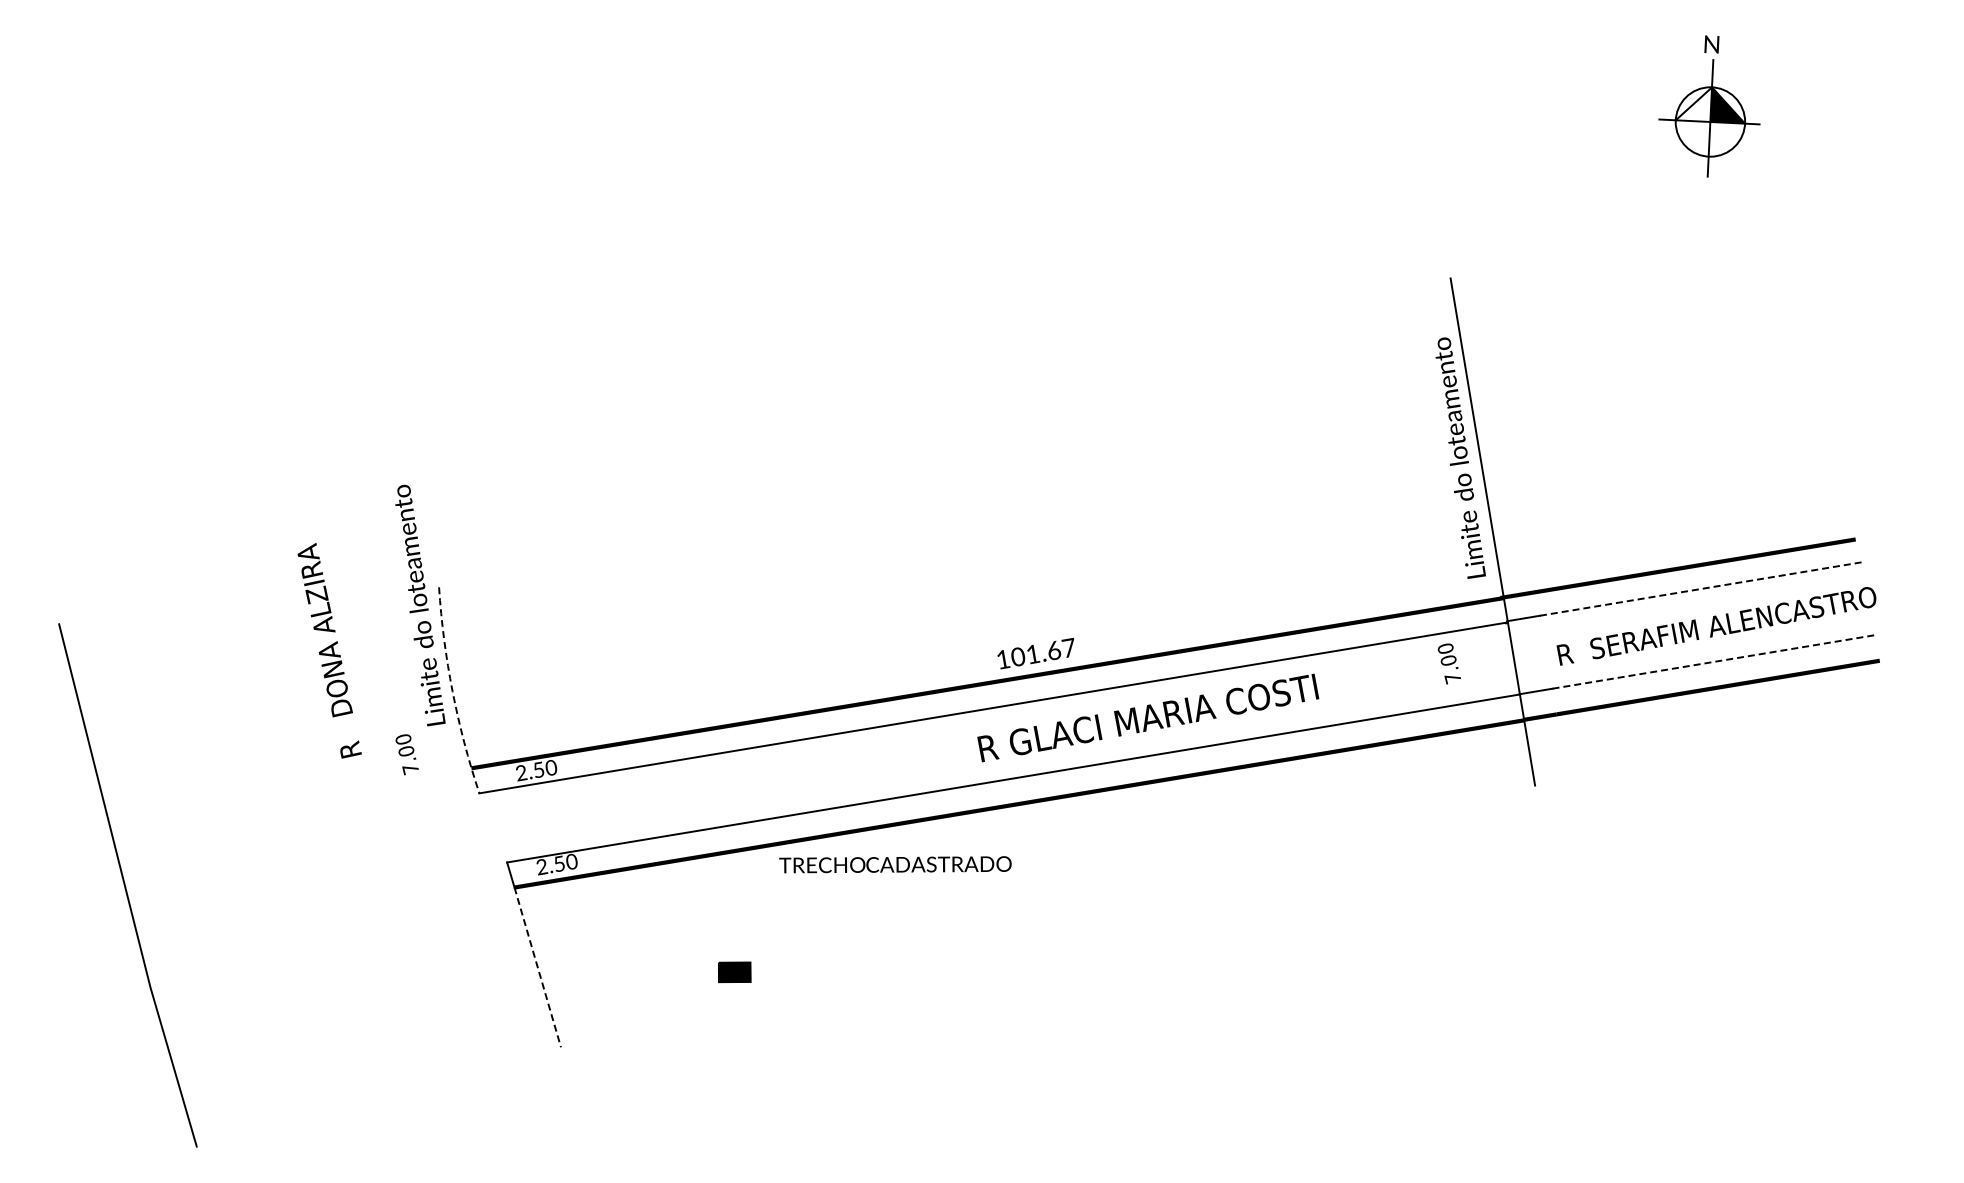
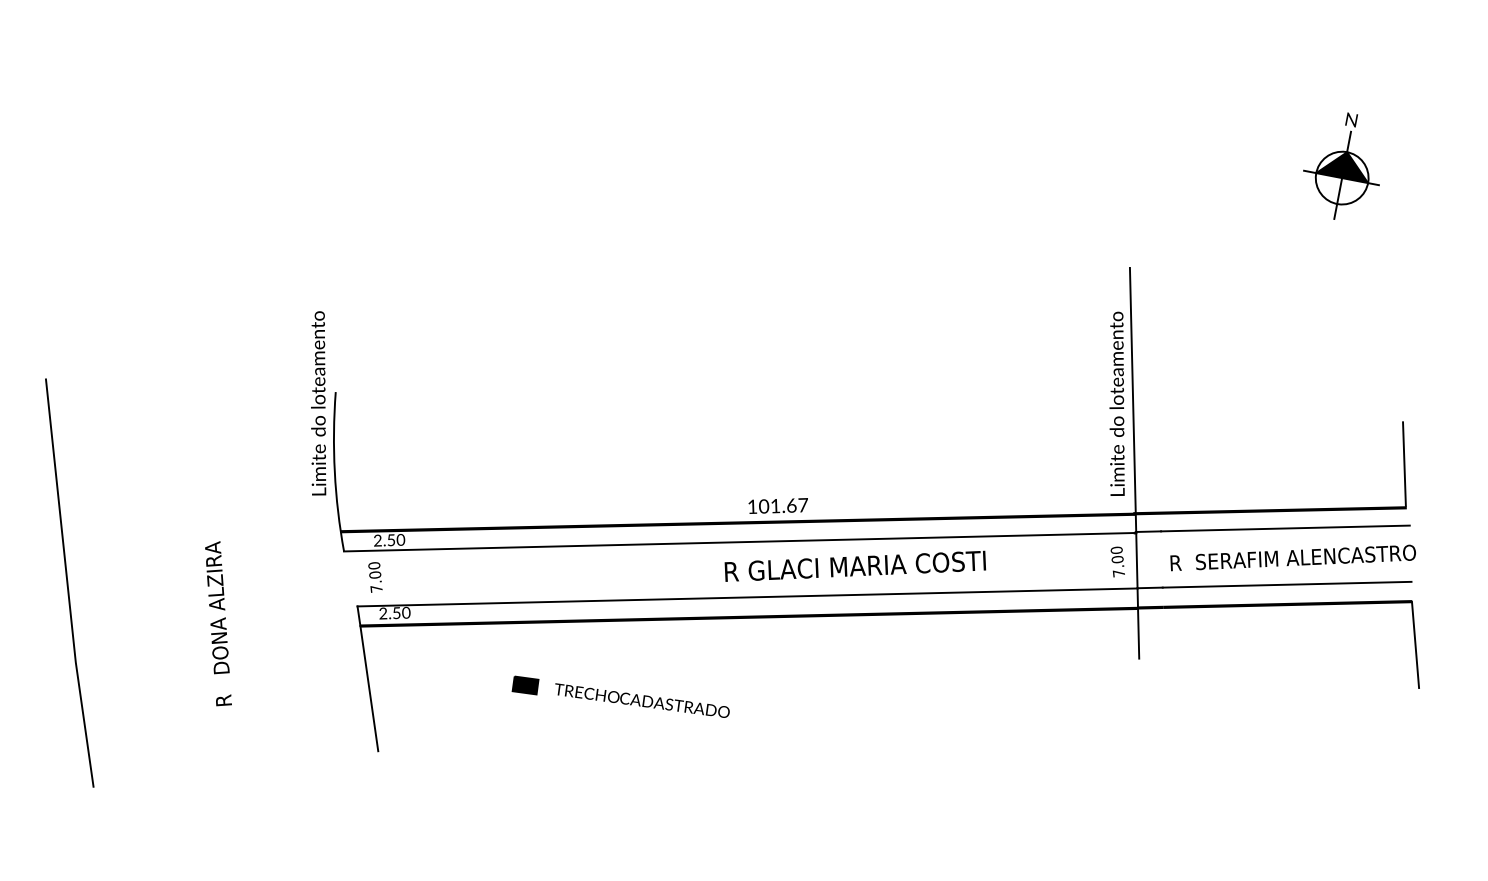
fill: (1693, 104) -> (1331, 163), added
line: (1844, 482) -> (1404, 463), added
line: (1701, 588) -> (1285, 528), dashed -> solid
text: (329, 650) -> (218, 623), moved
line: (1714, 661) -> (1287, 584), dashed -> solid
text: (1448, 663) -> (1117, 561), moved
arc: (452, 691) -> (334, 471), dashed -> solid
line: (1892, 715) -> (1415, 644), added
text: (406, 754) -> (374, 577), moved
text: (895, 864) -> (642, 700), moved
line: (537, 967) -> (369, 688), dashed -> solid
part: (734, 972) -> (525, 685), moved

